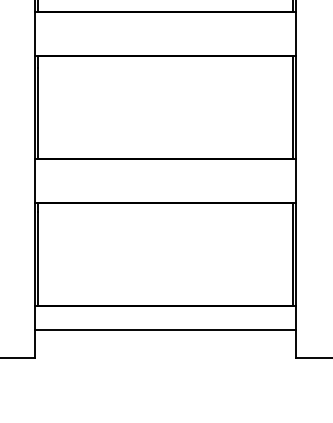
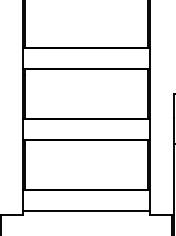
line: (165, 330) -> (86, 211), moved

